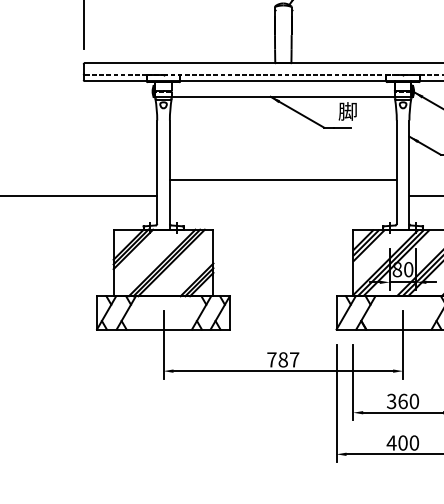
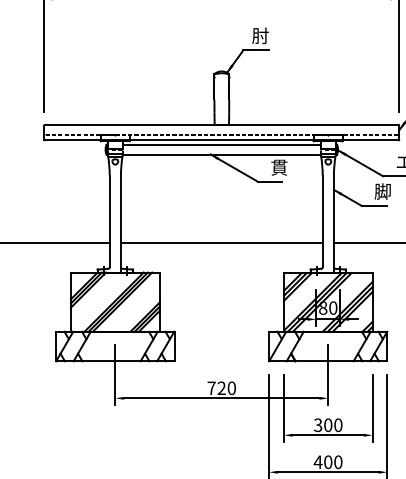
line: (282, 85) -> (221, 144), added
text: (348, 111) -> (279, 167), 脚 -> 貫
line: (282, 179) -> (221, 242), moved
text: (288, 360) -> (226, 388), 787 -> 720
text: (403, 400) -> (328, 424), 360 -> 300

